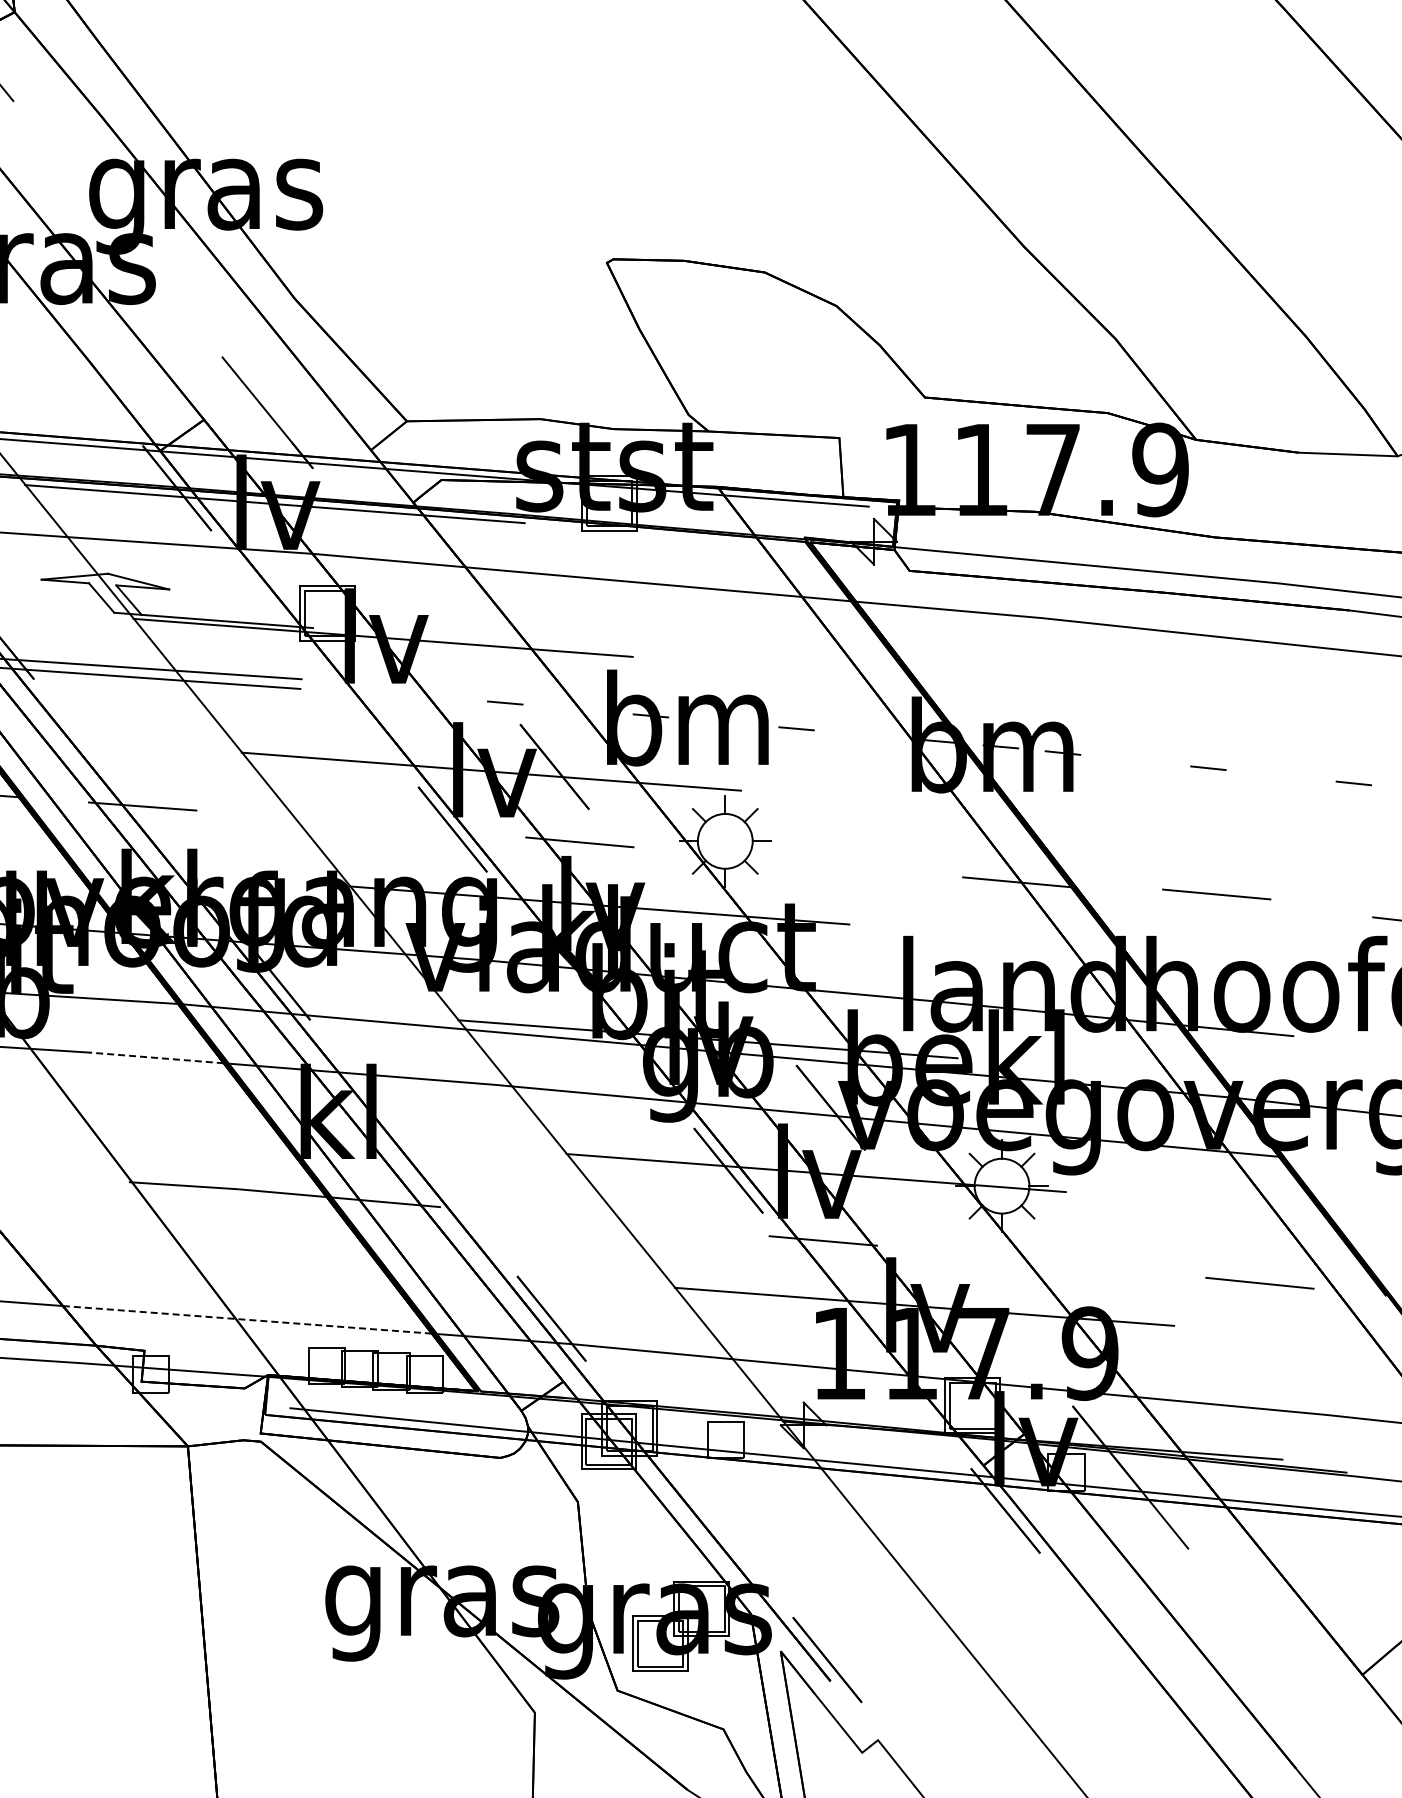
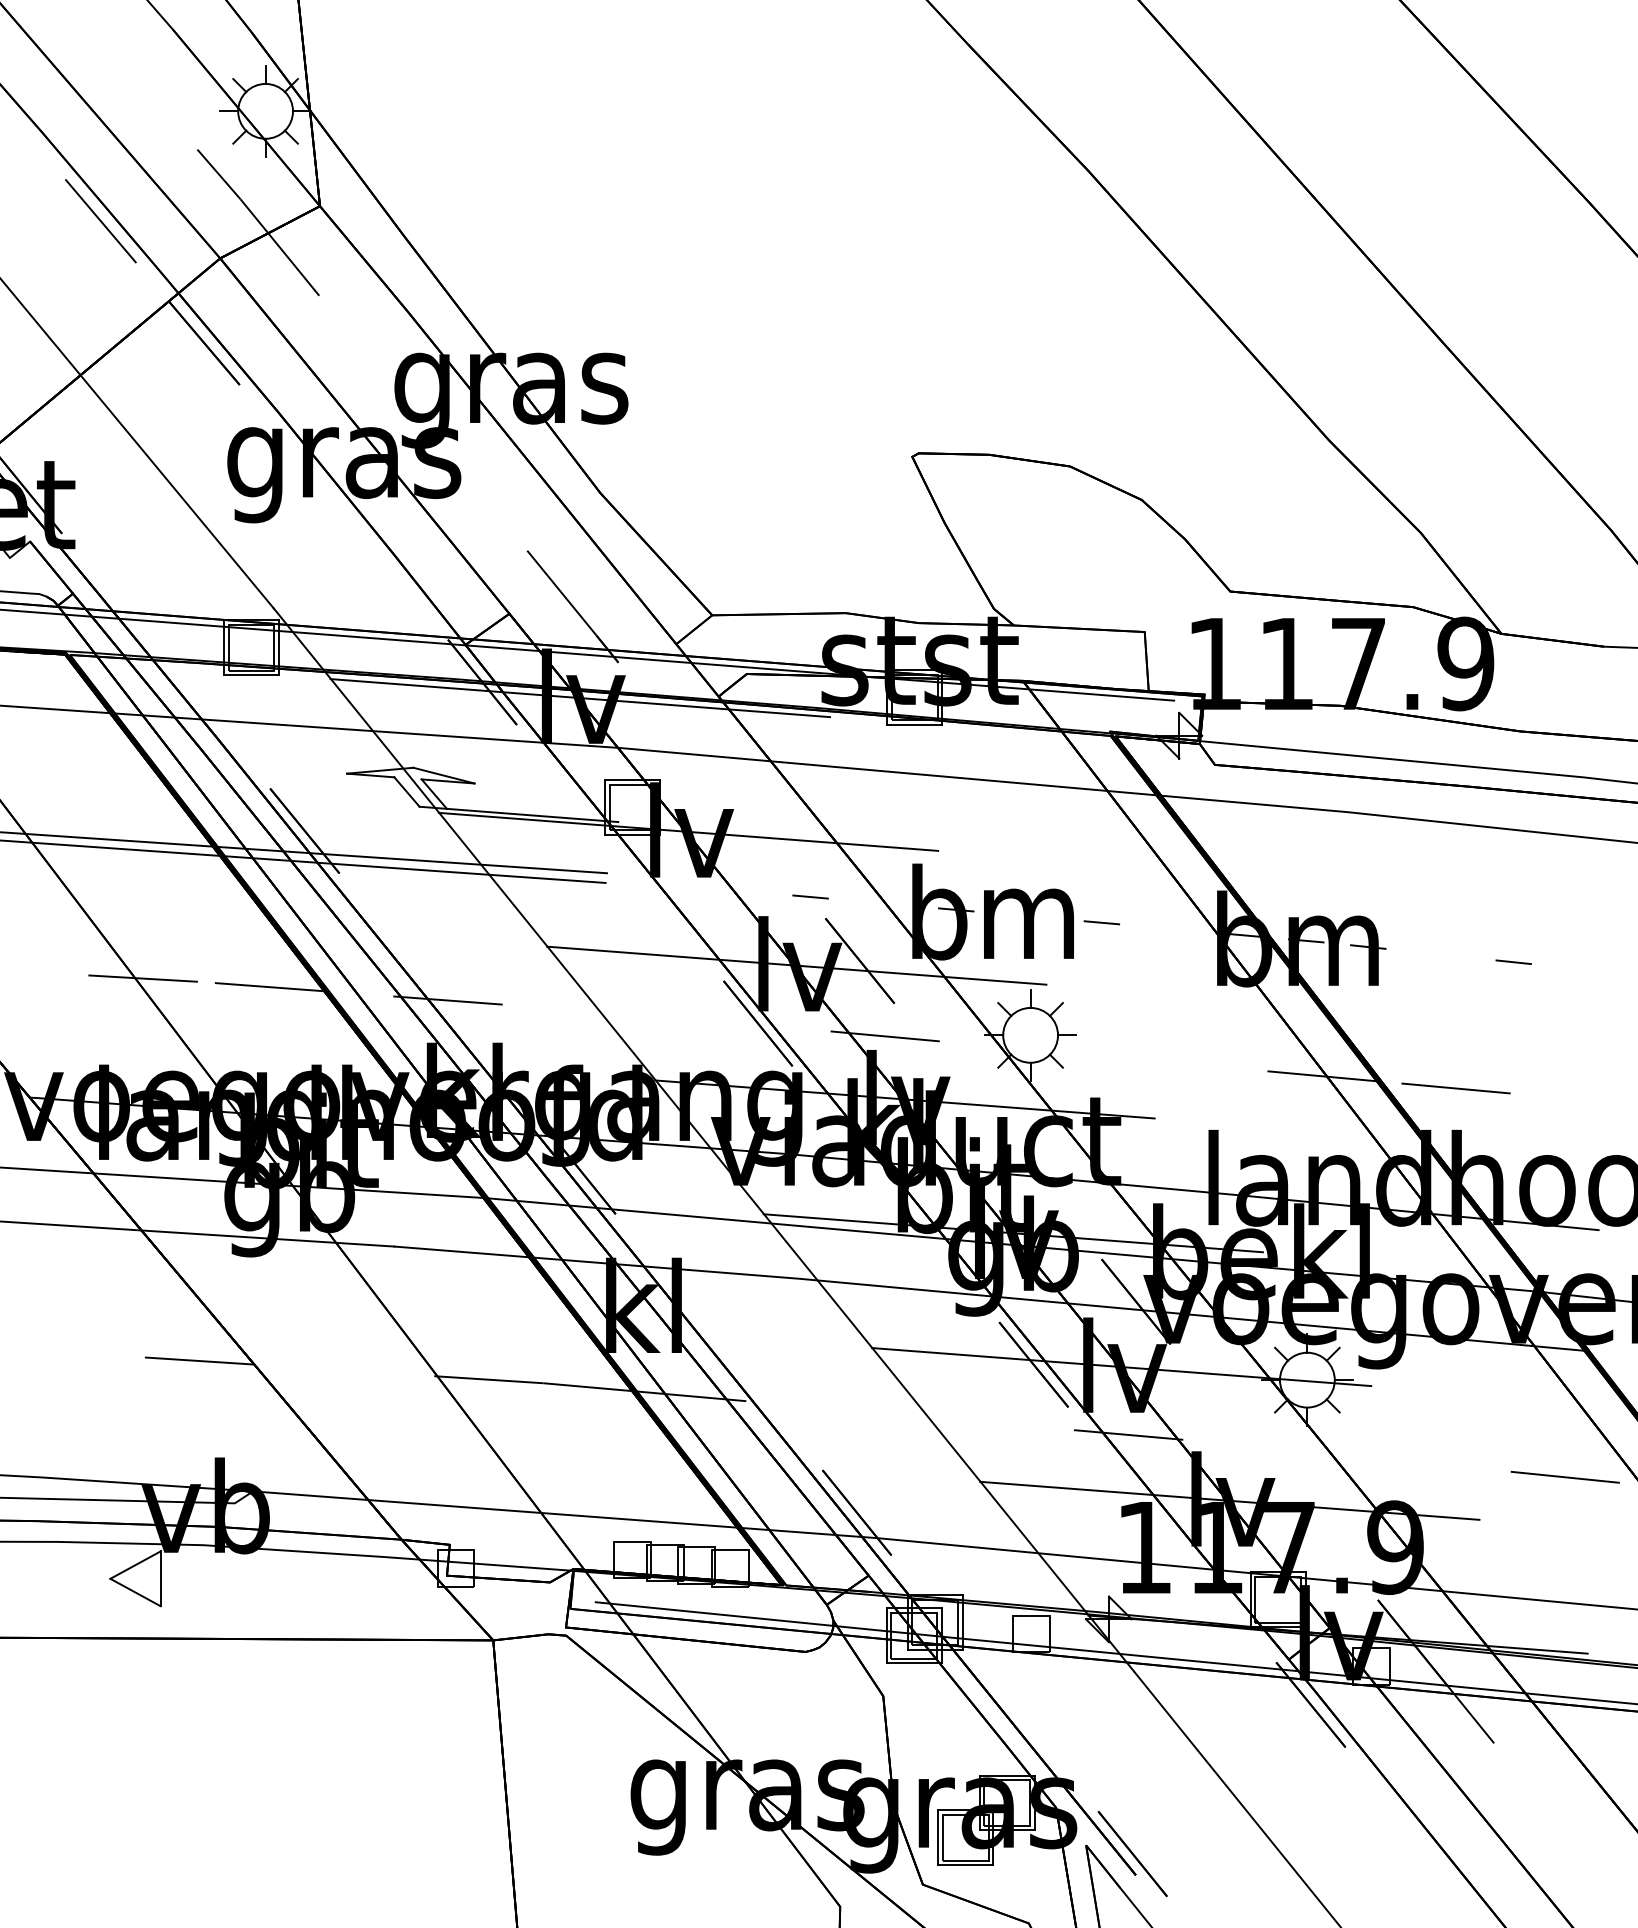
line: (1216, 894) -> (1455, 1088), moved
line: (156, 1057) -> (461, 1251), dashed -> solid
line: (248, 1319) -> (553, 1513), dashed -> solid

